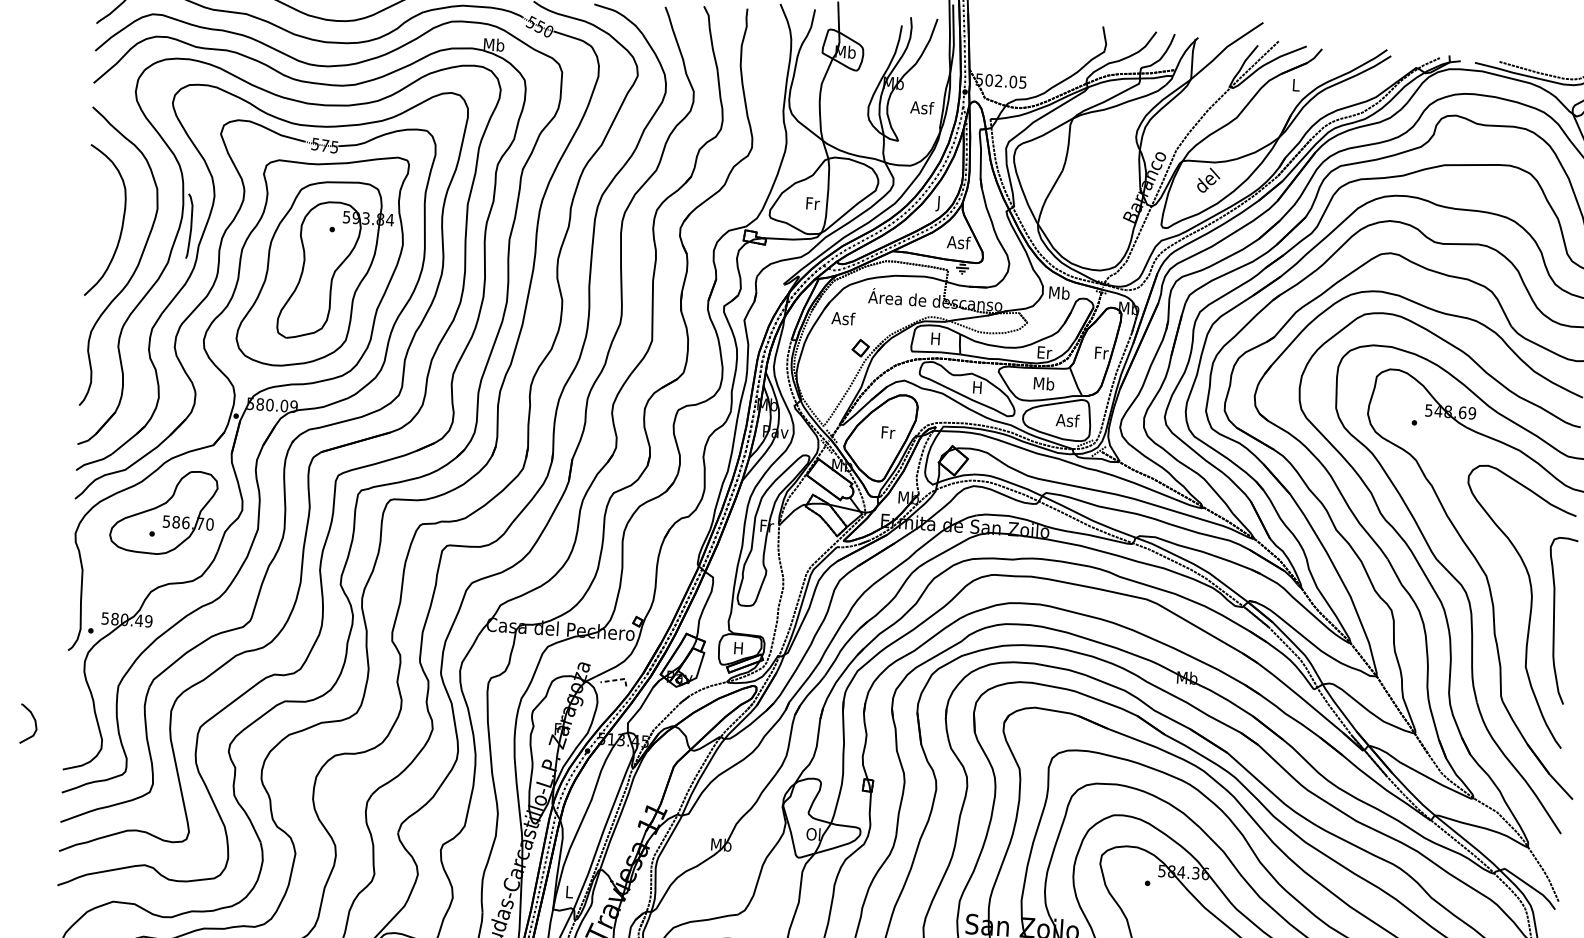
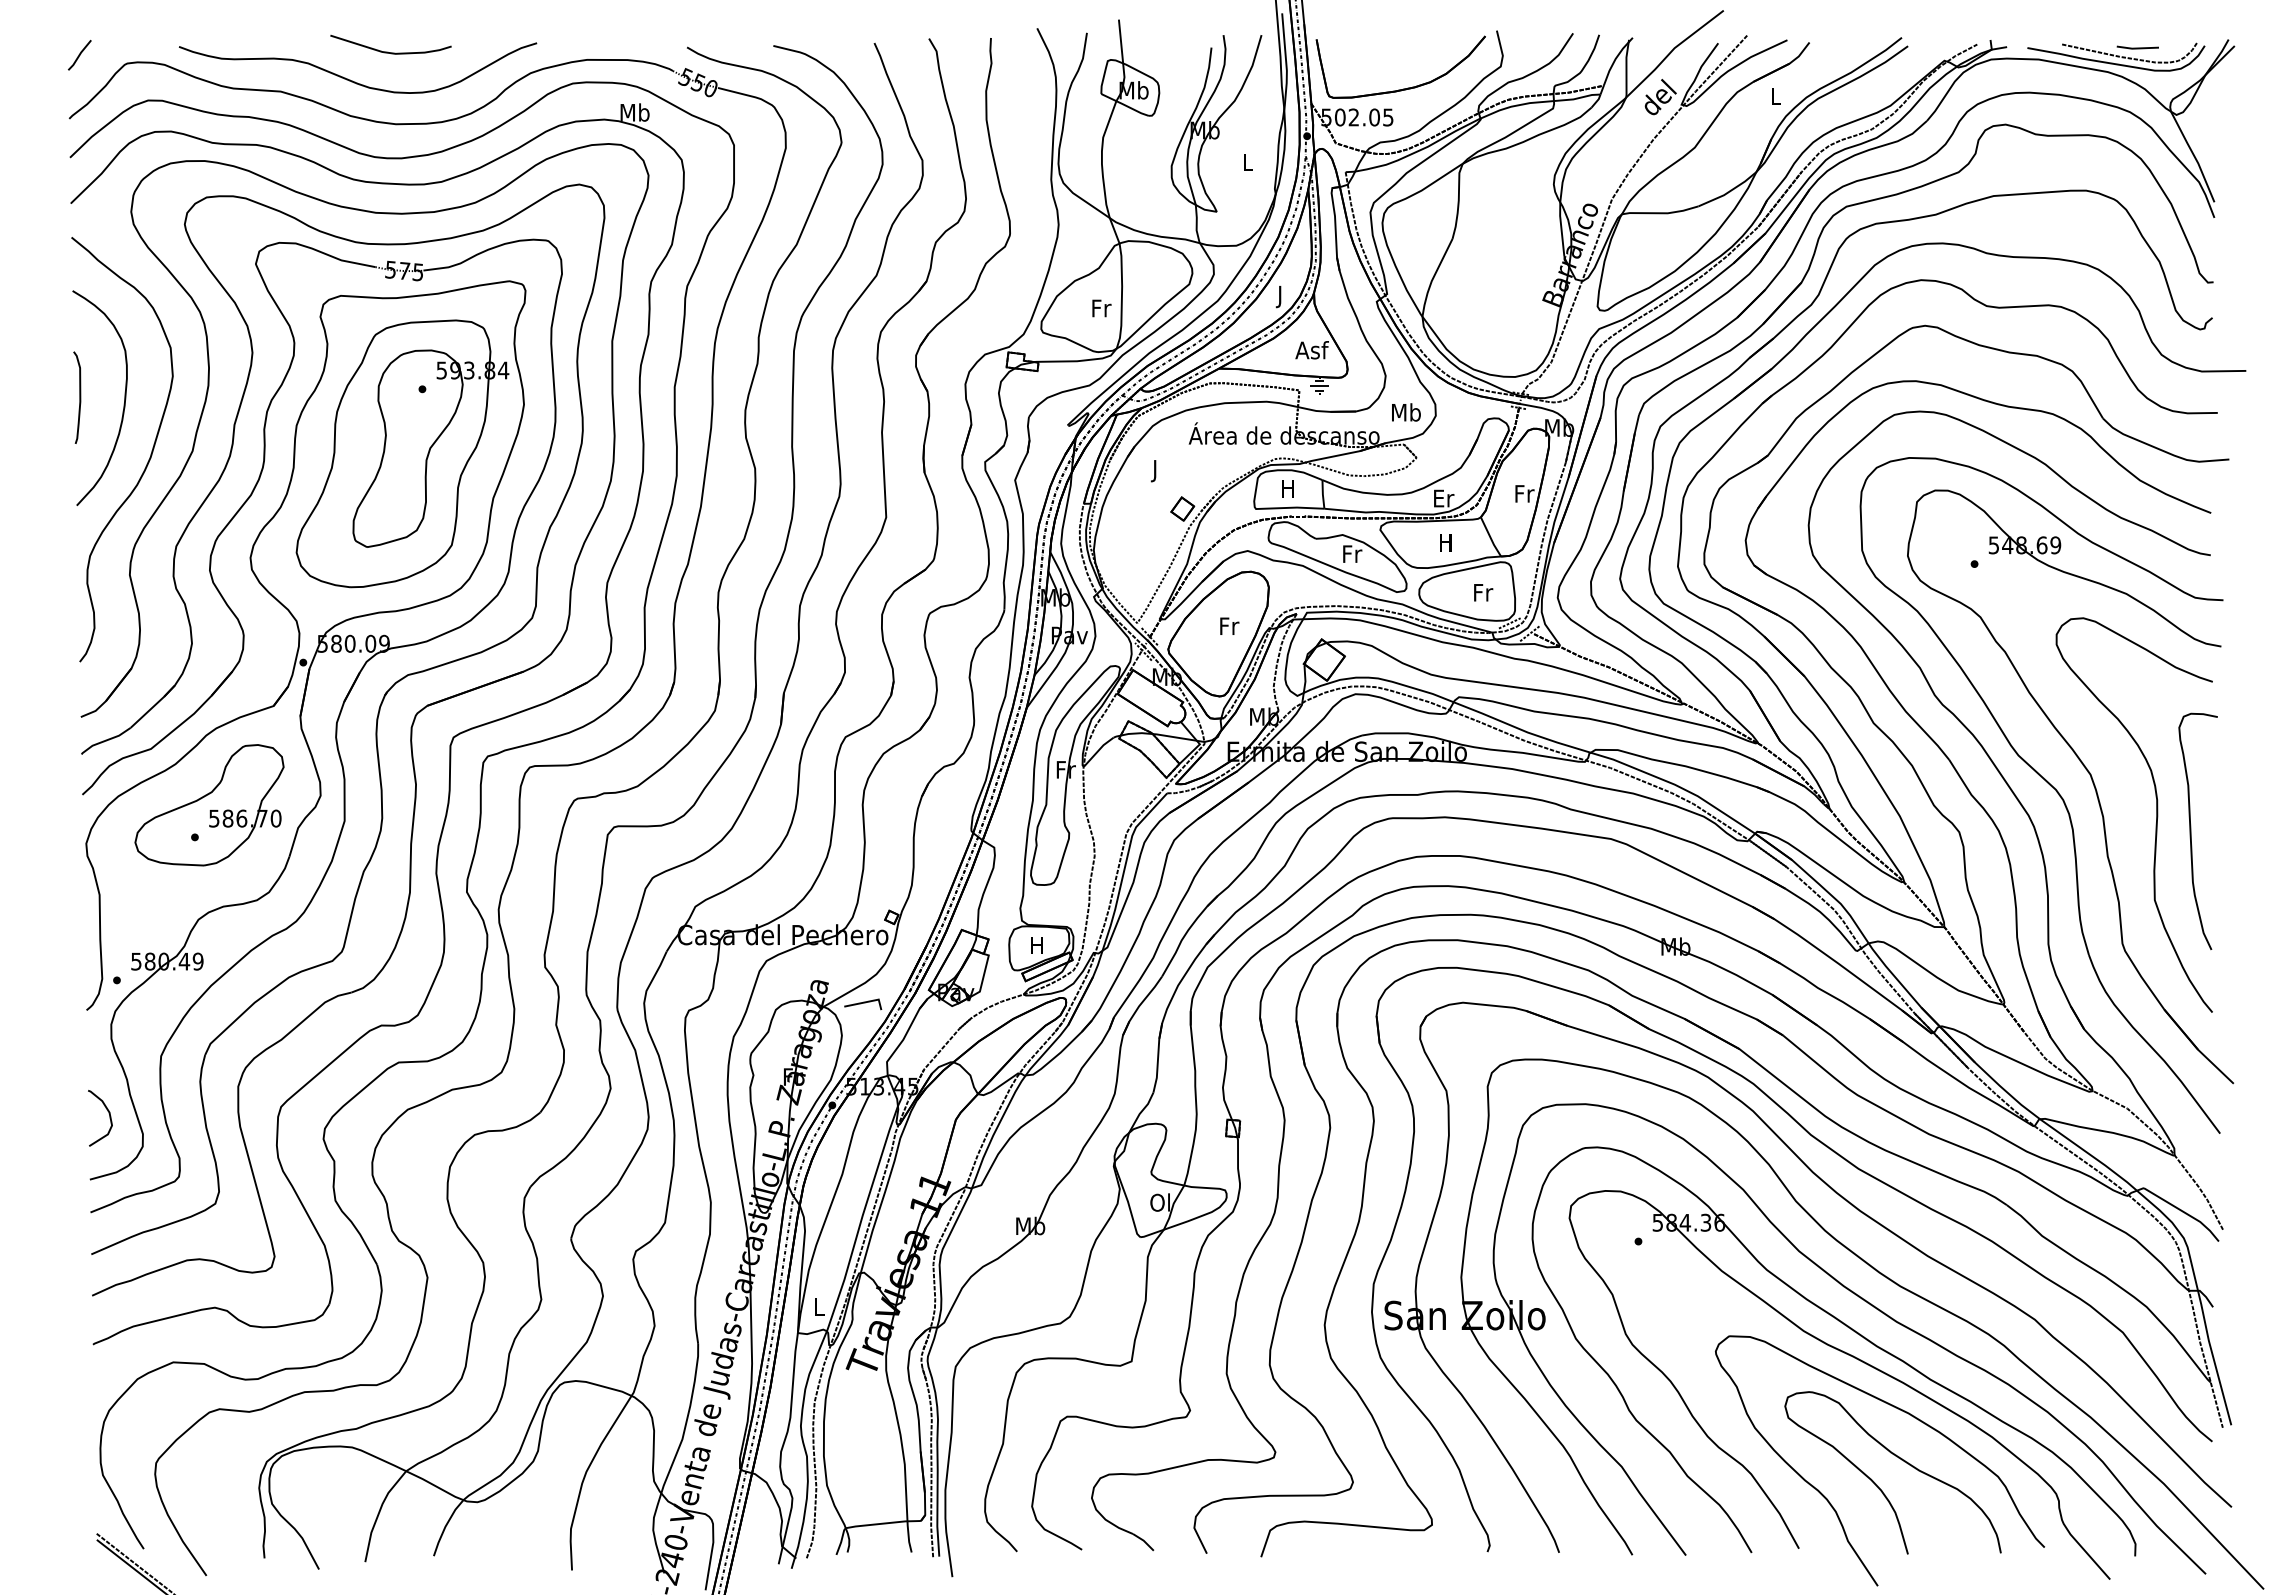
part: (1037, 62) -> (1407, 87), added
line: (1552, 67) -> (2137, 47), added
text: (922, 107) -> (1247, 162), Asf -> L
text: (1208, 180) -> (1660, 97), moved
curve: (190, 226) -> (79, 397), moved
text: (1059, 292) -> (1406, 412), moved
text: (843, 319) -> (1155, 470), Asf -> J
text: (1043, 383) -> (1445, 542), Mb -> H
text: (978, 387) -> (1352, 553), H -> Fr
text: (1067, 420) -> (1482, 592), Asf -> Fr
line: (617, 679) -> (867, 1001), dashed -> solid
curve: (35, 724) -> (109, 1118), moved

